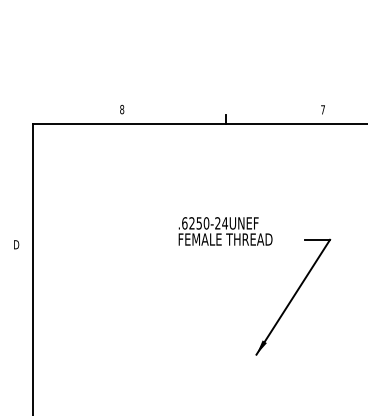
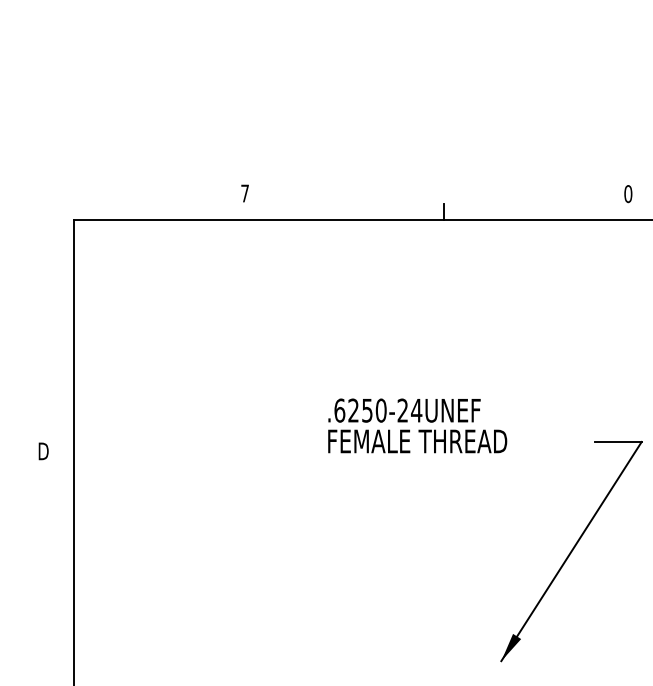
text: (122, 109) -> (245, 193), 8 -> 7
text: (323, 109) -> (629, 193), 7 -> 0
text: (225, 231) -> (417, 426), moved

